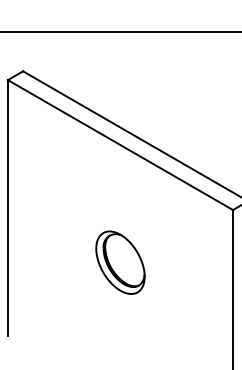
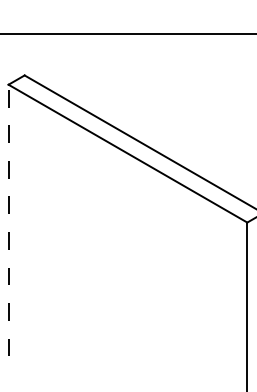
line: (7, 208) -> (8, 220), solid -> dashed
part: (120, 262) -> (127, 278), removed

